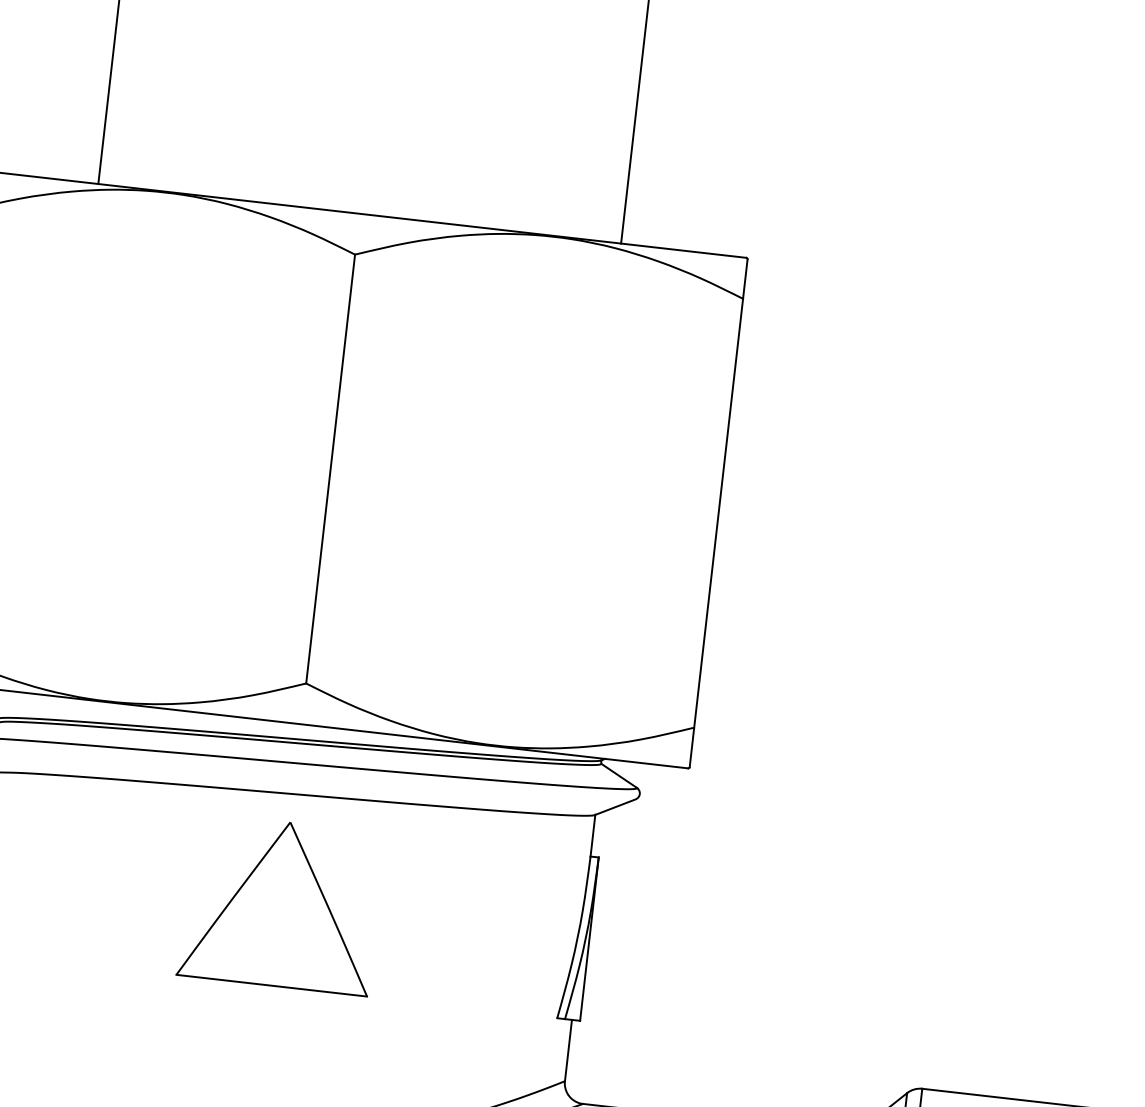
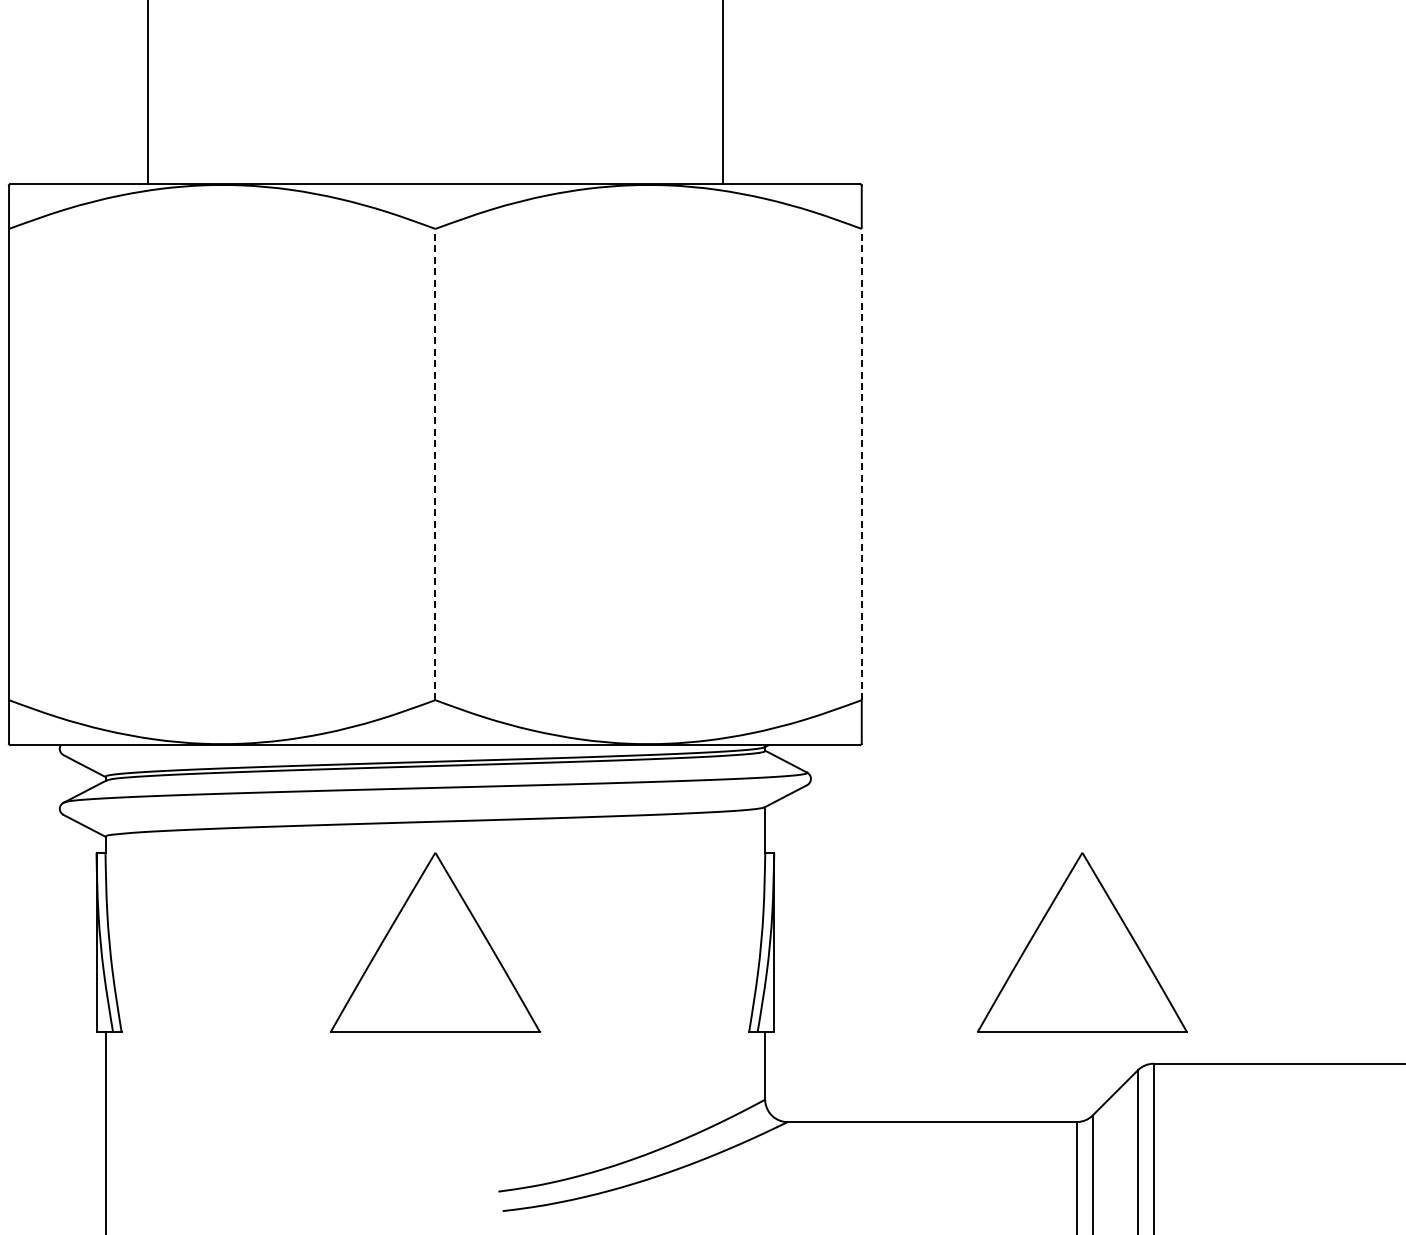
line: (330, 469) -> (435, 464), solid -> dashed
line: (718, 513) -> (861, 464), solid -> dashed
part: (869, 971) -> (1082, 942), added

